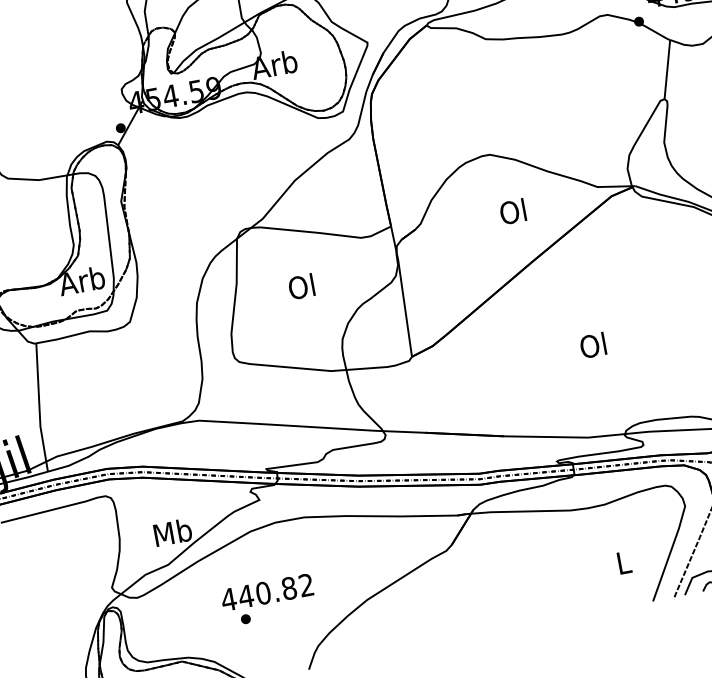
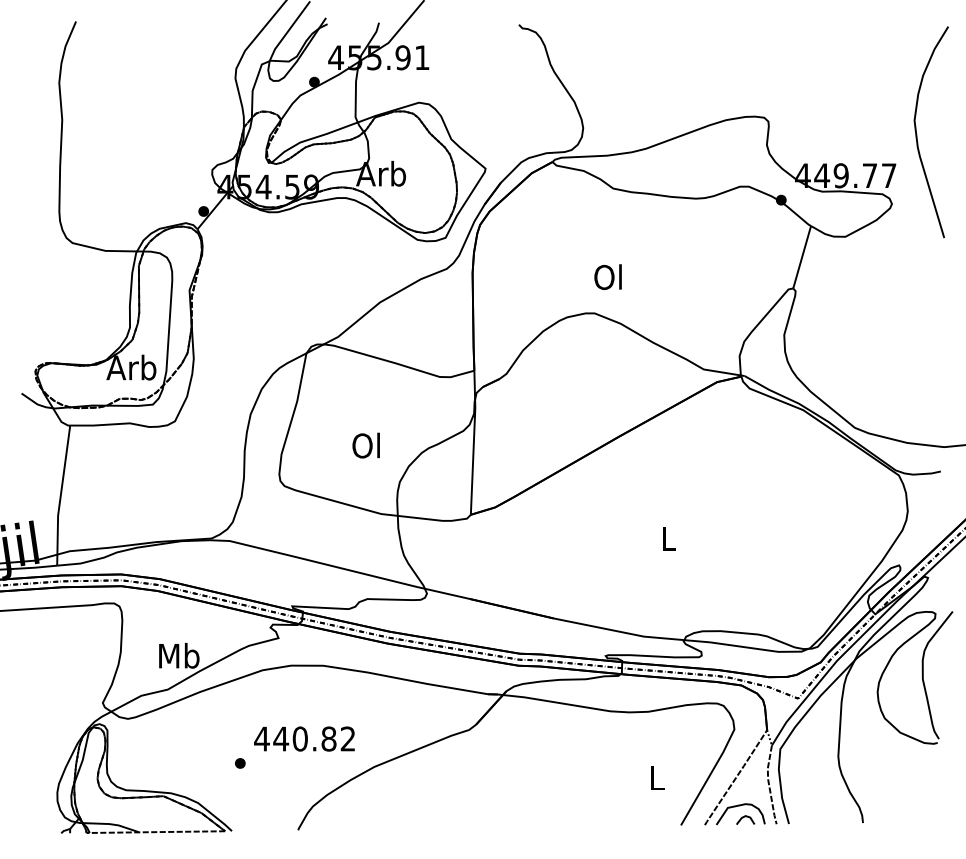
text: (512, 211) -> (607, 276), moved
text: (300, 286) -> (365, 445), moved
text: (593, 345) -> (667, 538), Ol -> L
text: (267, 592) -> (304, 738), moved

